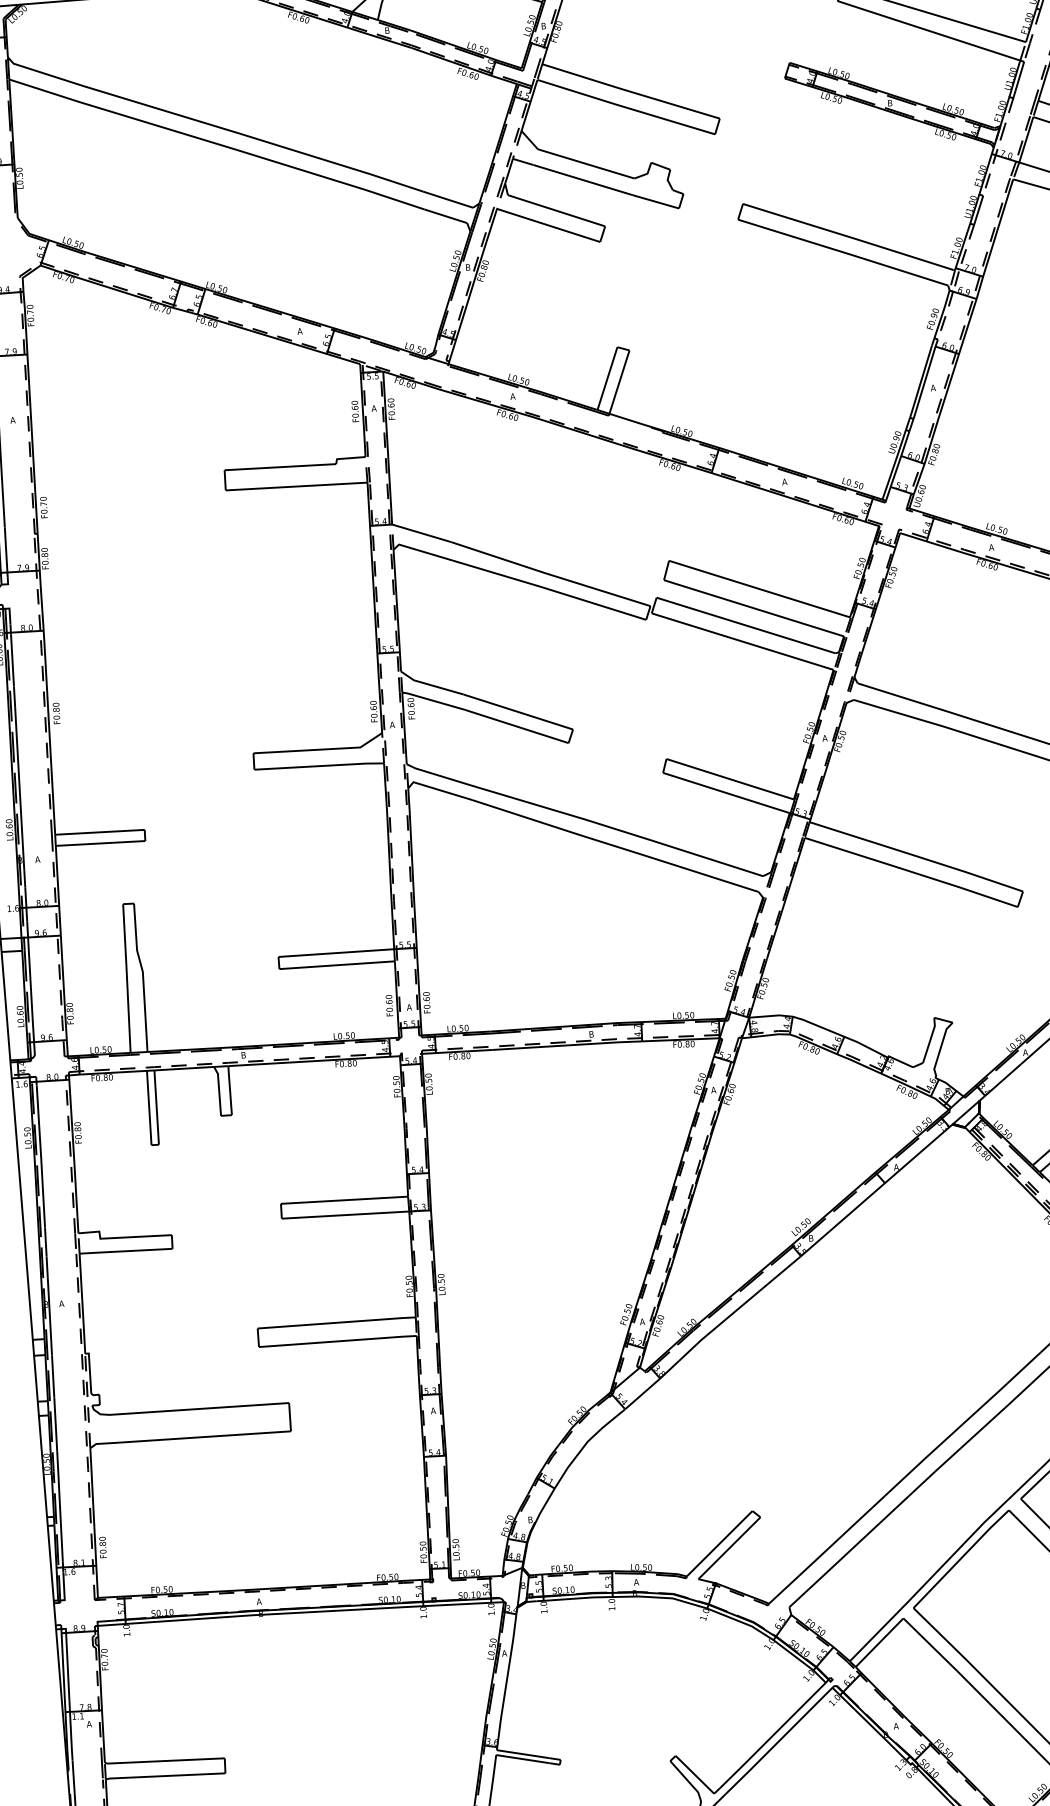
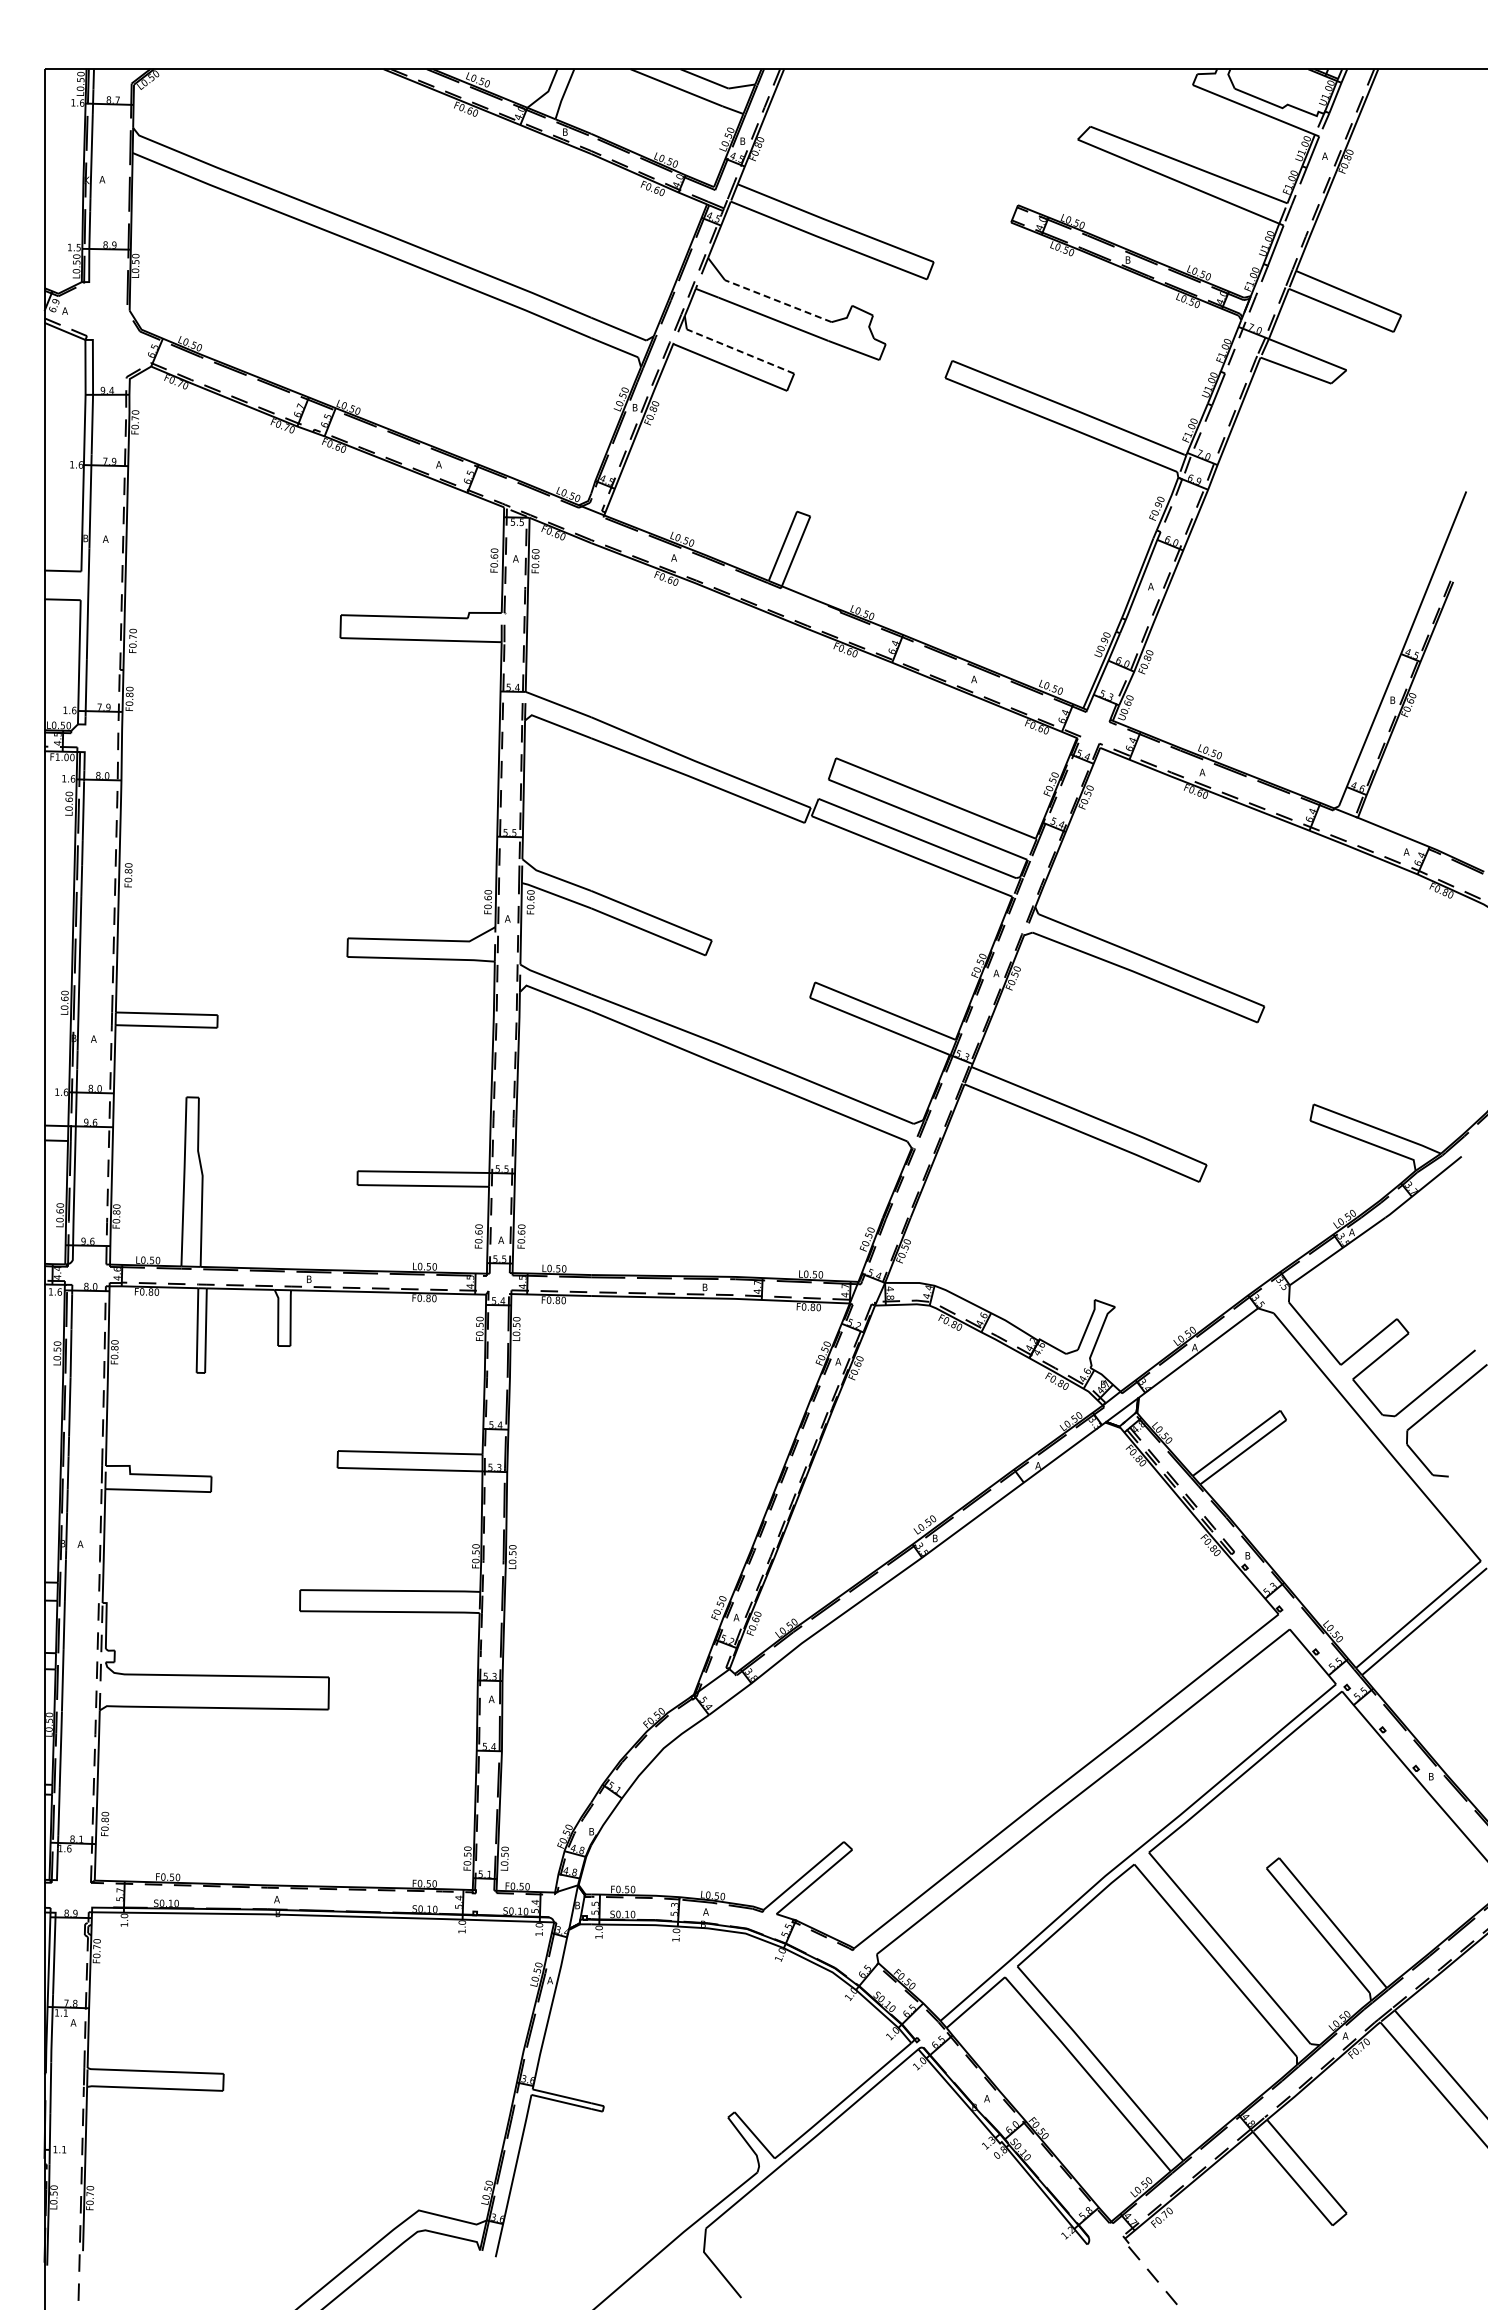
line: (585, 164) -> (777, 301), solid -> dashed
line: (556, 210) -> (740, 351), solid -> dashed

